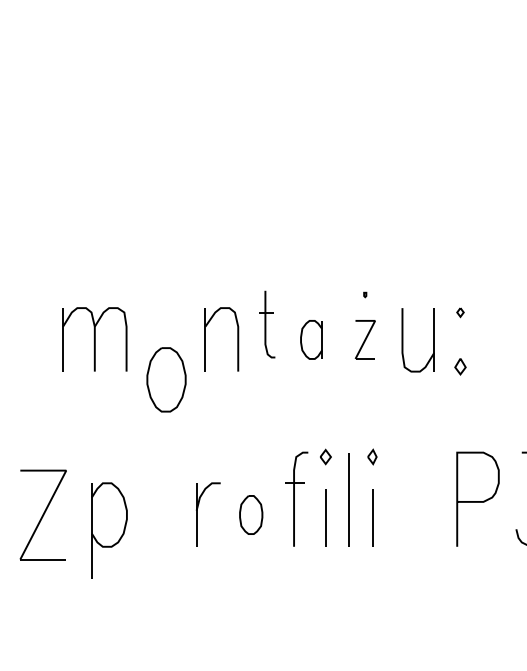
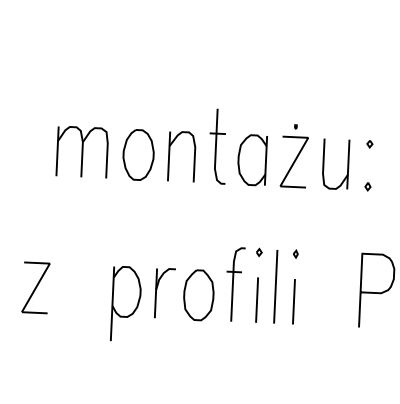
part: (267, 324) -> (218, 146), size x1.43
part: (311, 339) -> (252, 159), size x1.67
part: (365, 339) -> (294, 161), size x1.67
part: (460, 366) -> (367, 186), size x0.62
part: (166, 379) -> (138, 154), moved
part: (325, 456) -> (259, 252), size x0.62
part: (372, 456) -> (295, 253), size x0.62
part: (43, 514) -> (36, 287), size x0.71
part: (250, 514) -> (198, 294), size x1.67
part: (109, 530) -> (126, 304), moved

